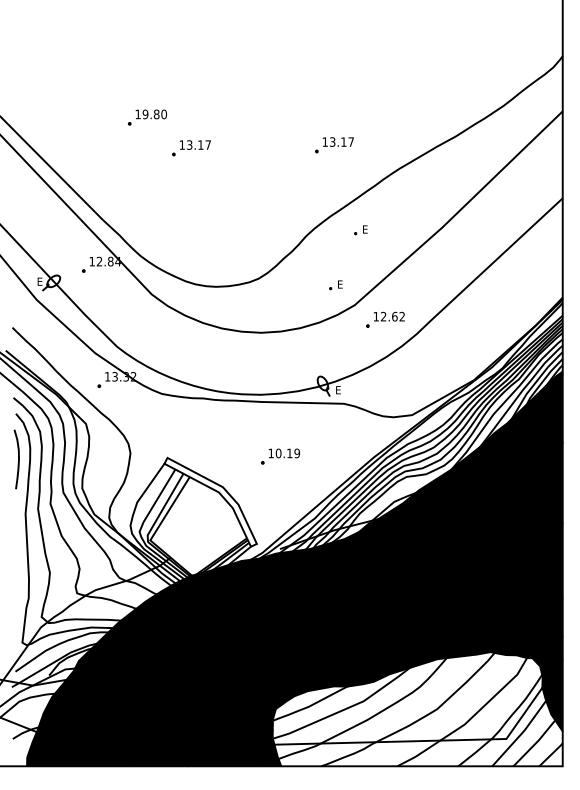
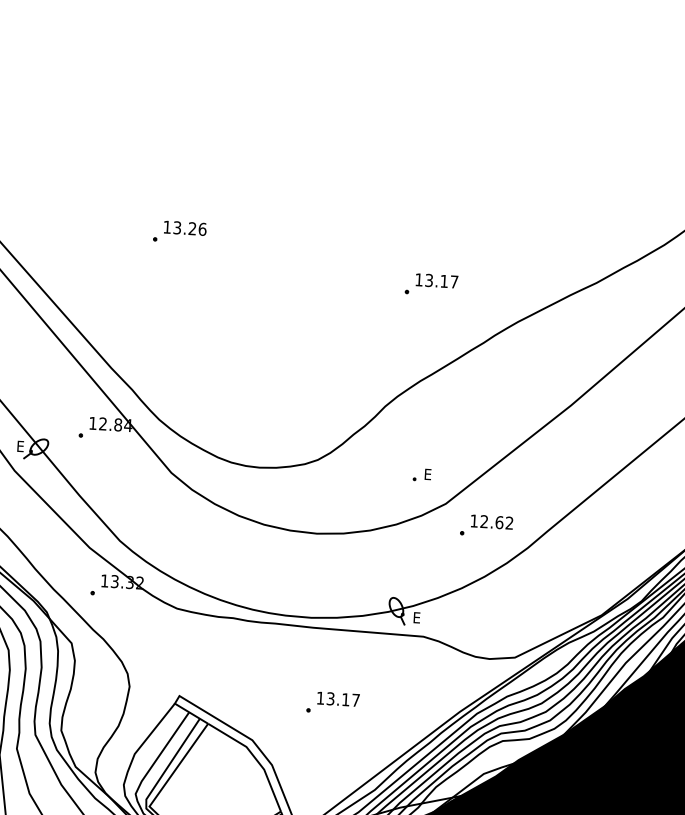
text: (154, 114) -> (189, 228), 19.80 -> 13.26
part: (191, 148) -> (237, 277), removed
part: (360, 230) -> (459, 402), removed
text: (287, 453) -> (342, 699), 10.19 -> 13.17

